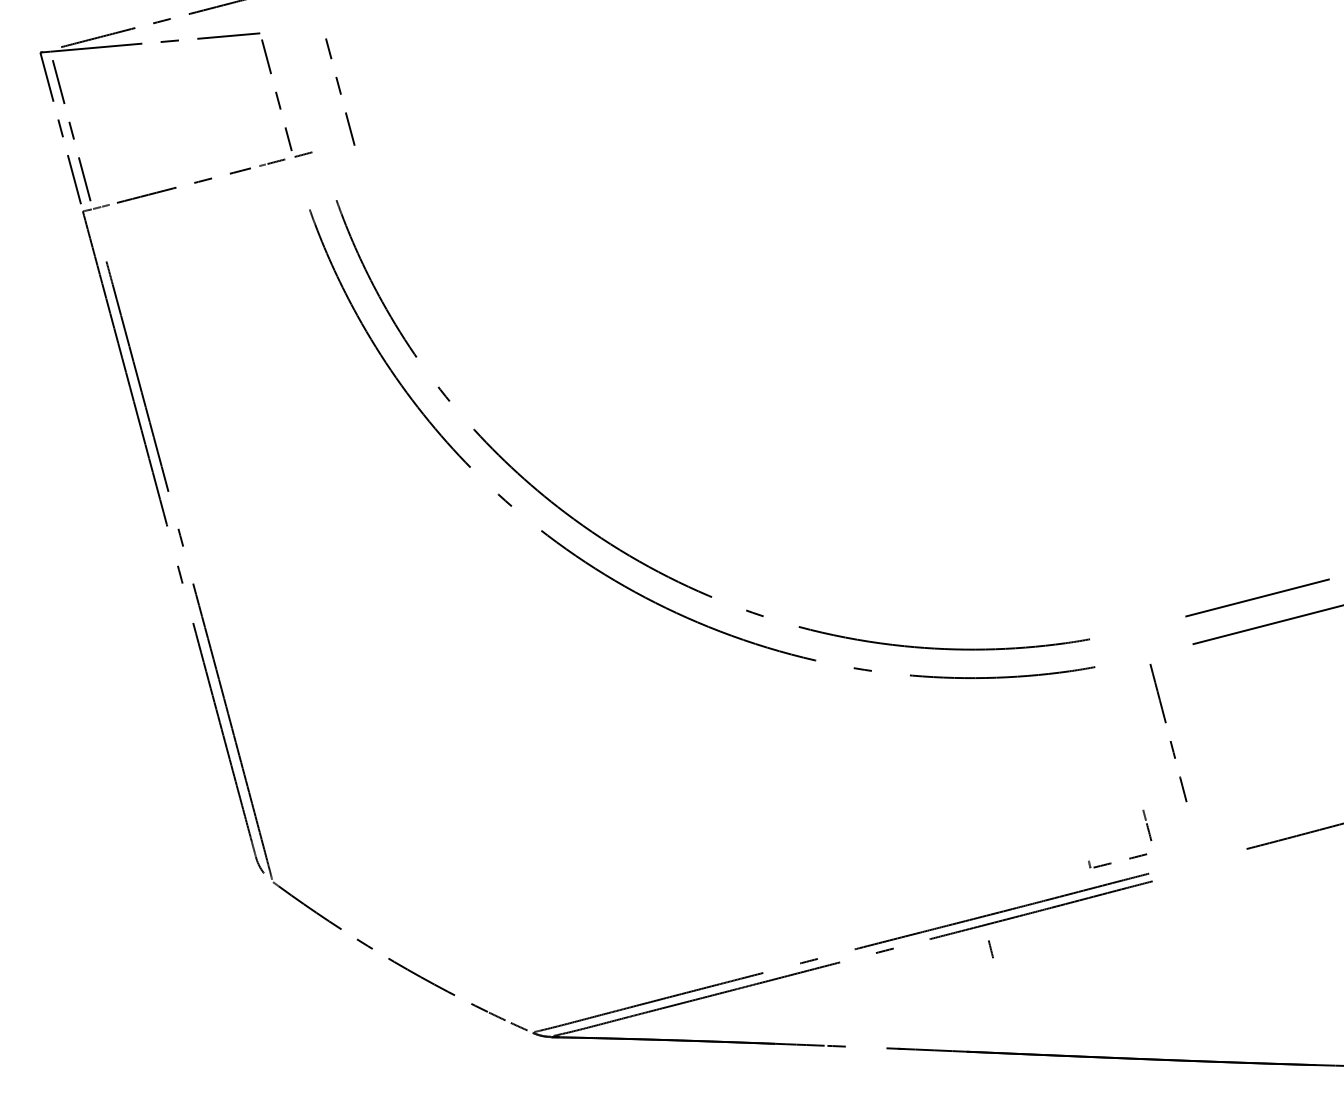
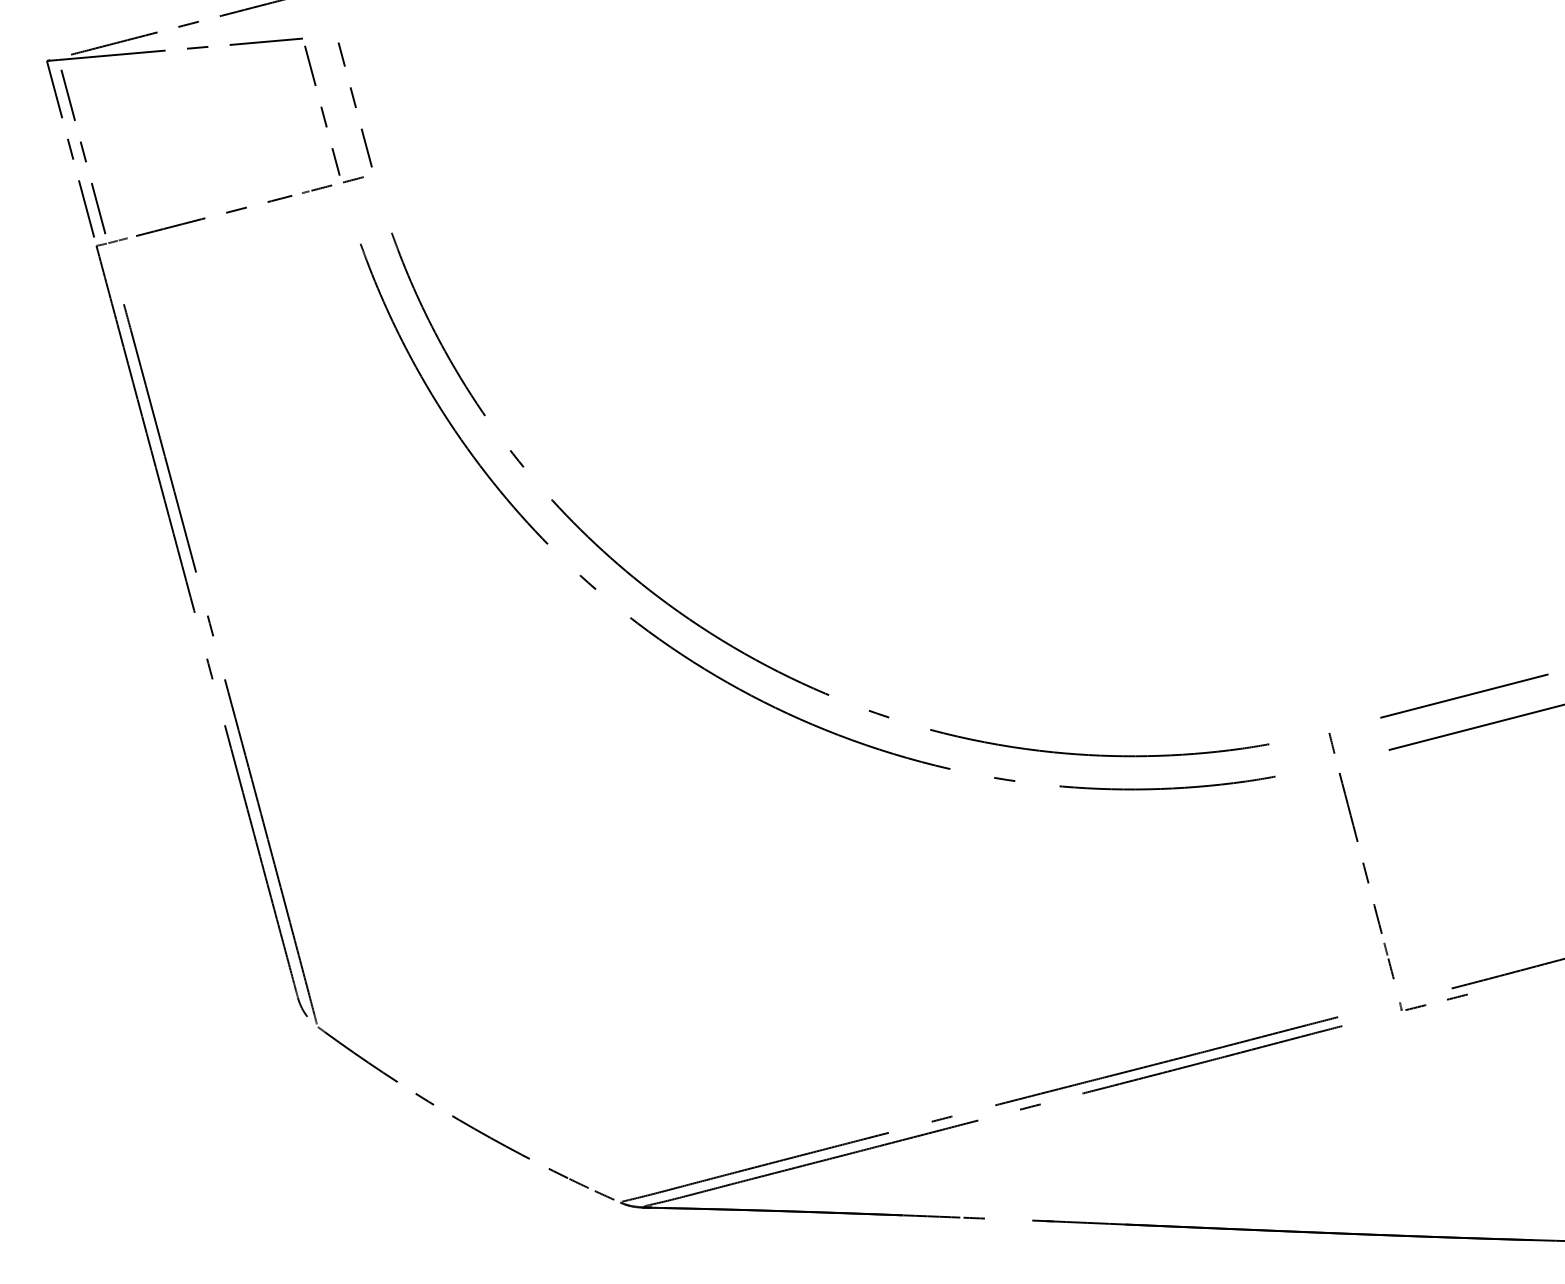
line: (339, 91) -> (354, 104), moved
line: (1146, 824) -> (1388, 960), moved
part: (1111, 862) -> (1426, 1004), moved
line: (990, 948) -> (1331, 742), moved

